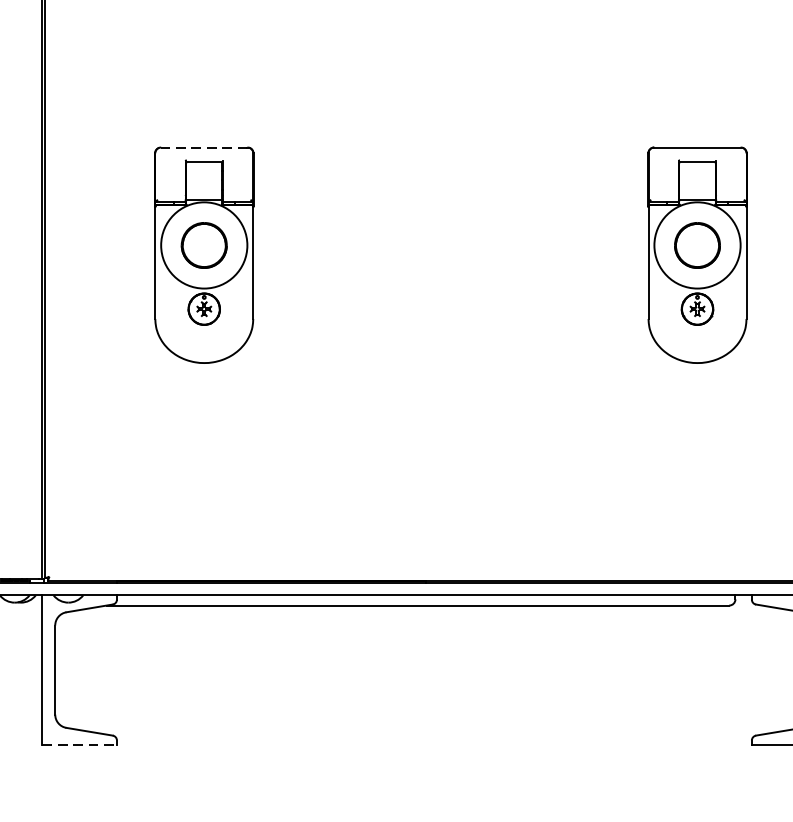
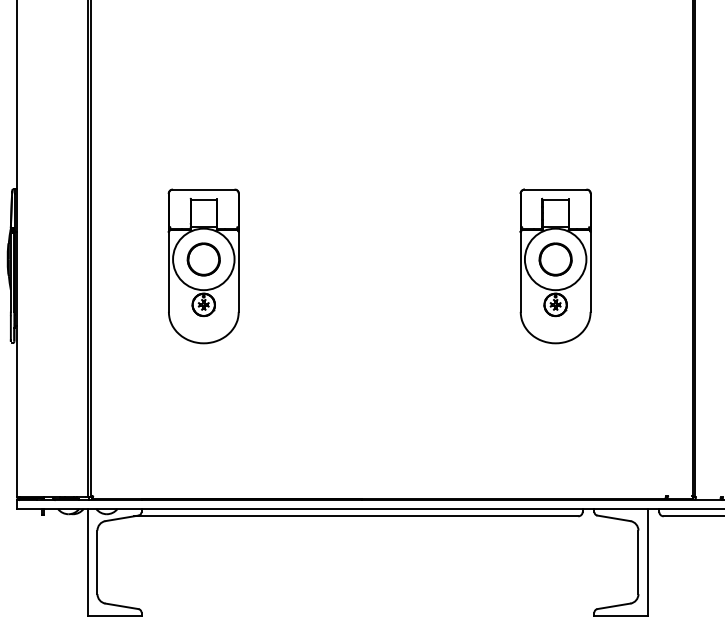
line: (203, 147) -> (203, 189), dashed -> solid
line: (79, 744) -> (114, 615), dashed -> solid

